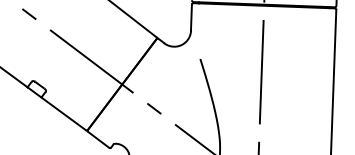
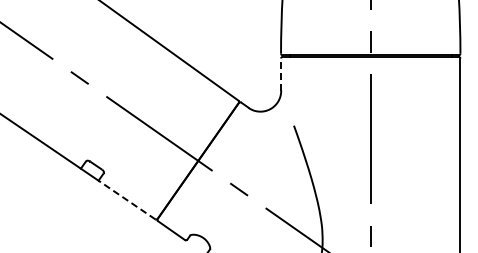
line: (191, 17) -> (281, 74), solid -> dashed
line: (63, 113) -> (126, 199), solid -> dashed

